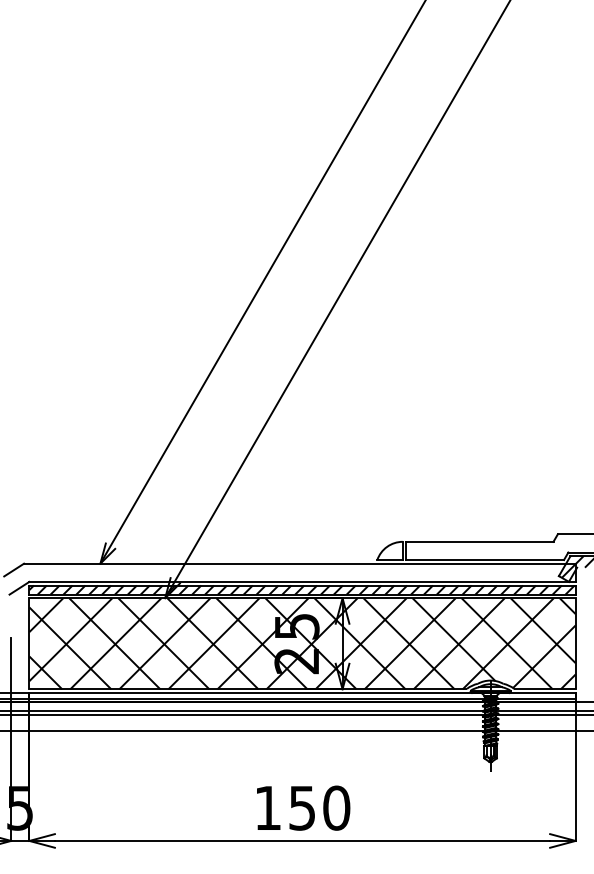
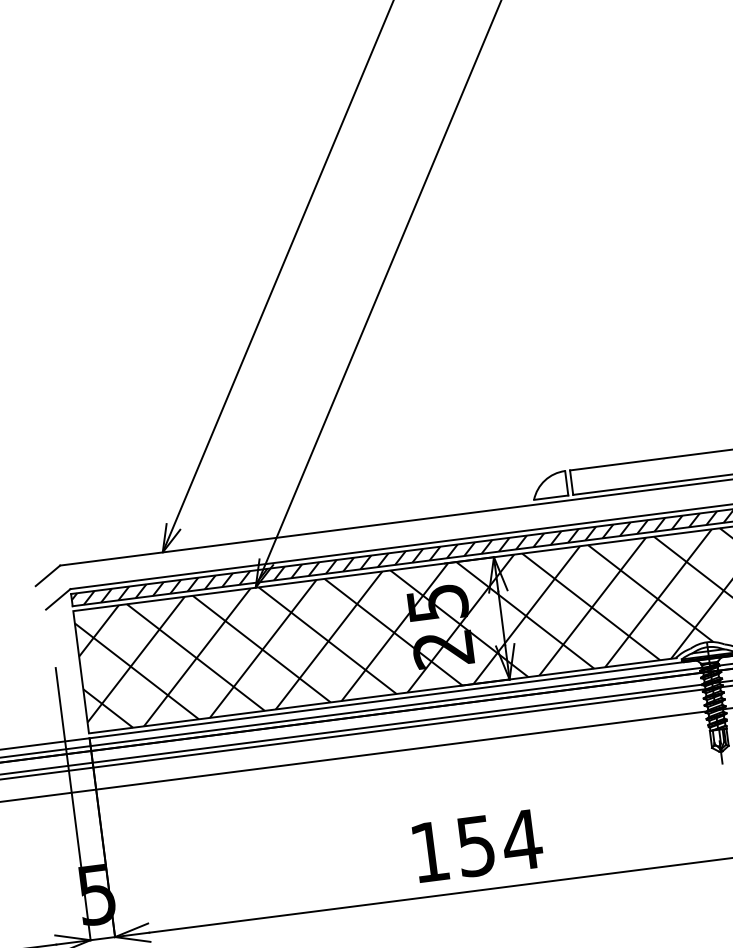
text: (336, 807) -> (521, 839), 150 -> 154

